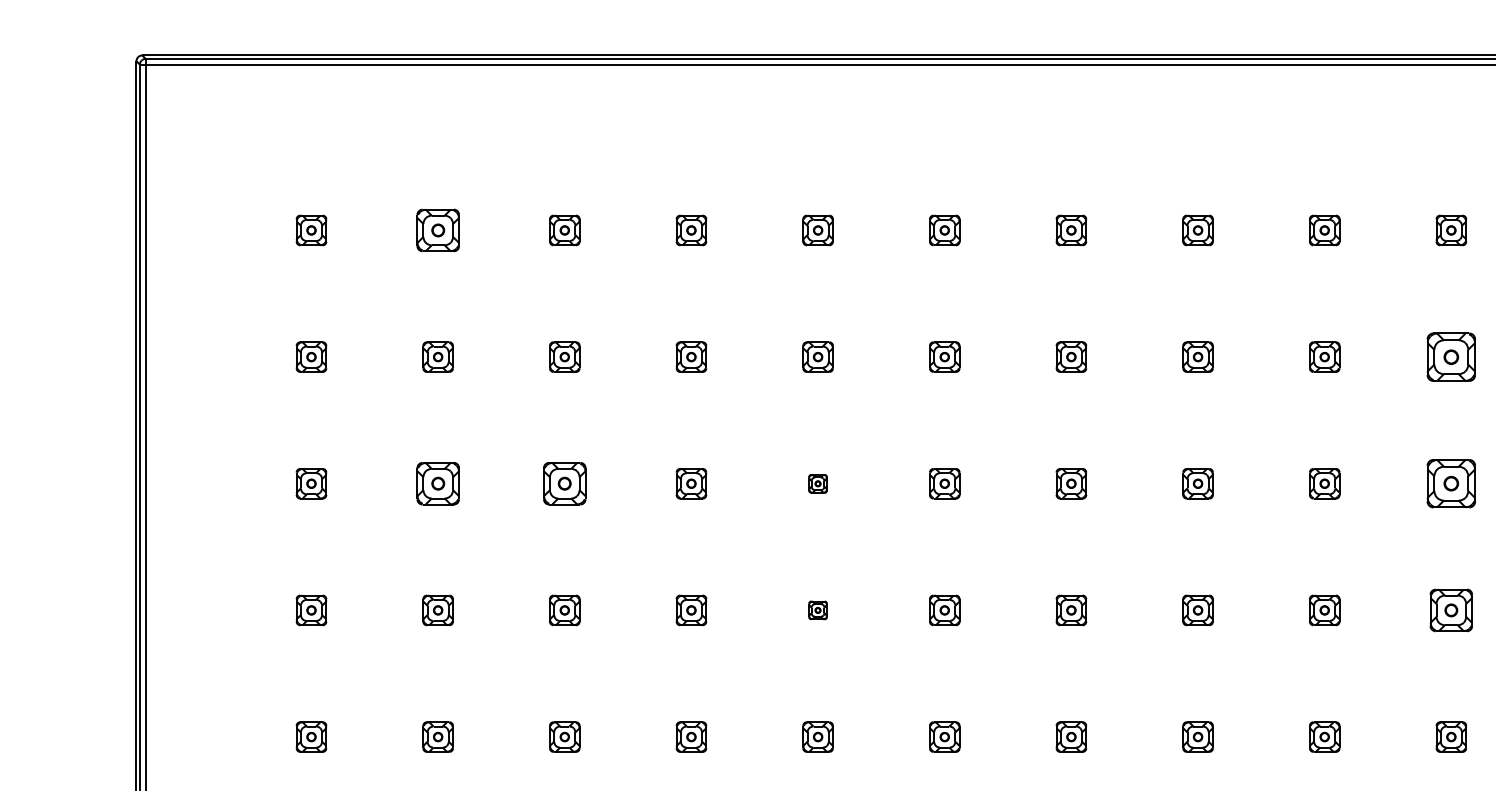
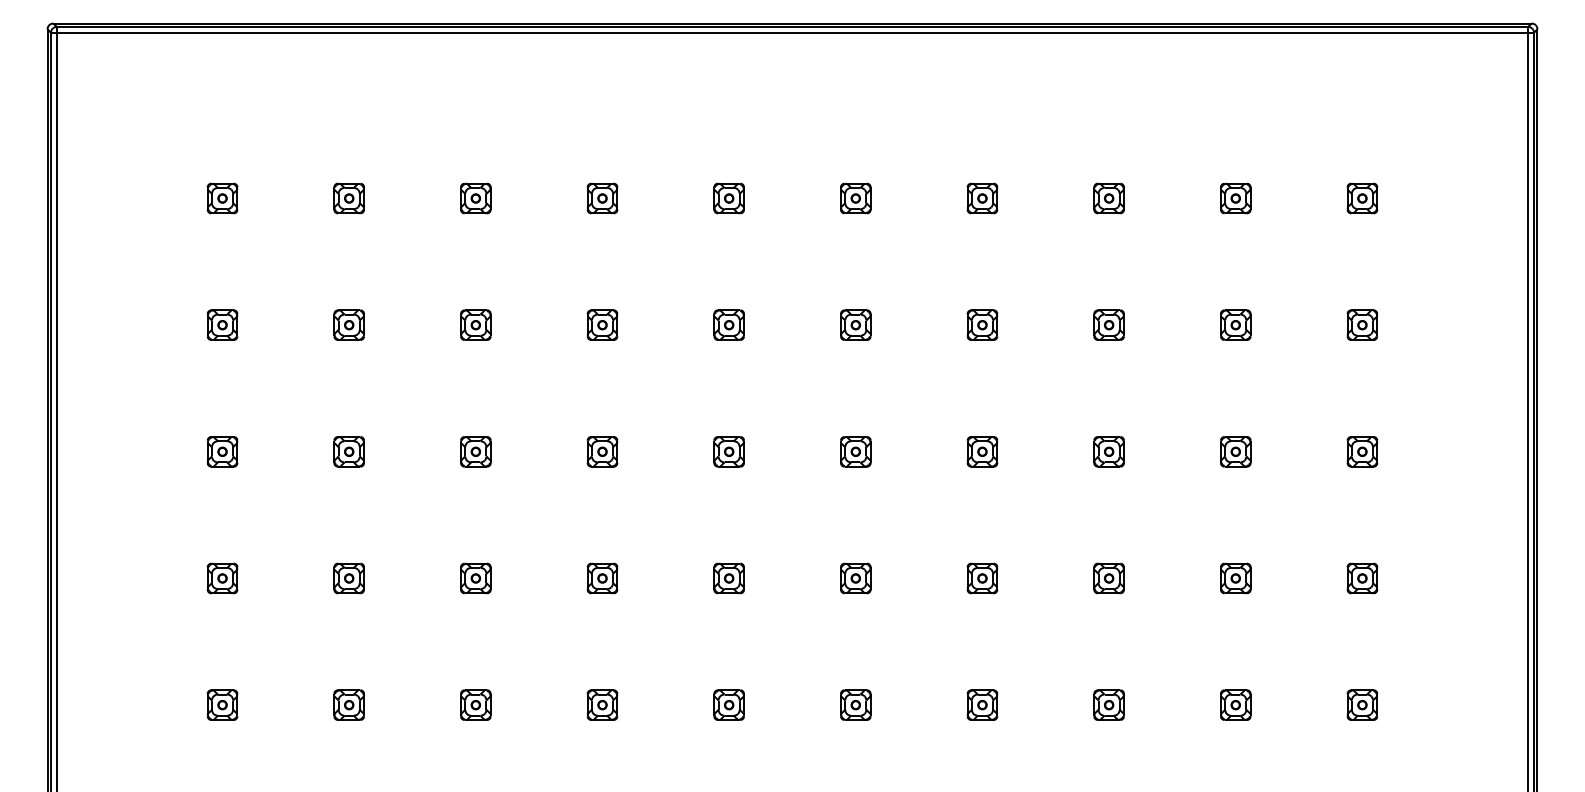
part: (437, 230) -> (348, 198), size x0.71
part: (1451, 356) -> (1362, 324), size x0.62
part: (437, 483) -> (348, 451), size x0.71
part: (564, 483) -> (475, 451), size x0.71
part: (817, 483) -> (728, 451), size x1.67
part: (1451, 483) -> (1362, 451), size x0.62
part: (817, 610) -> (728, 578), size x1.67
part: (1451, 610) -> (1362, 578), size x0.71

